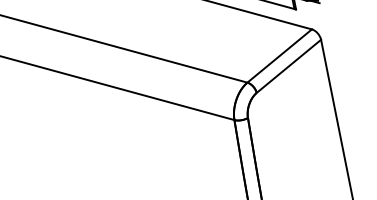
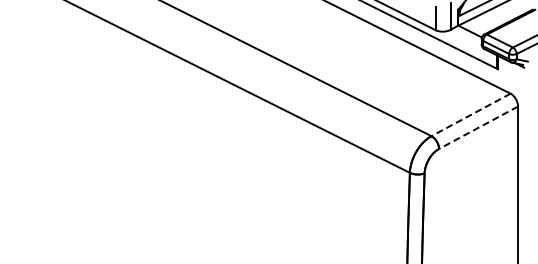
line: (280, 55) -> (471, 114), solid -> dashed
line: (288, 66) -> (478, 127), solid -> dashed

